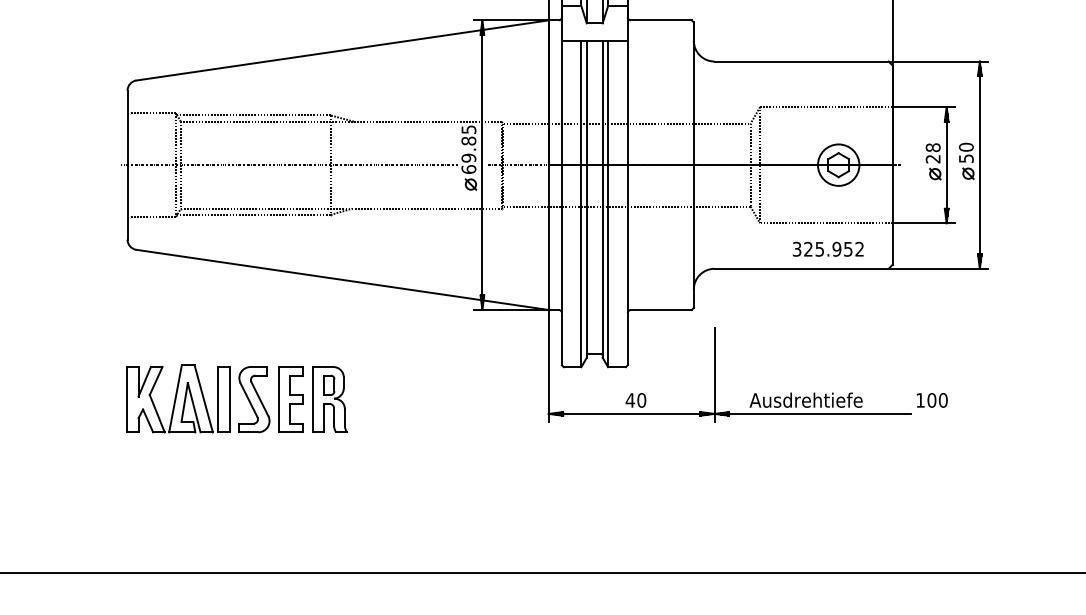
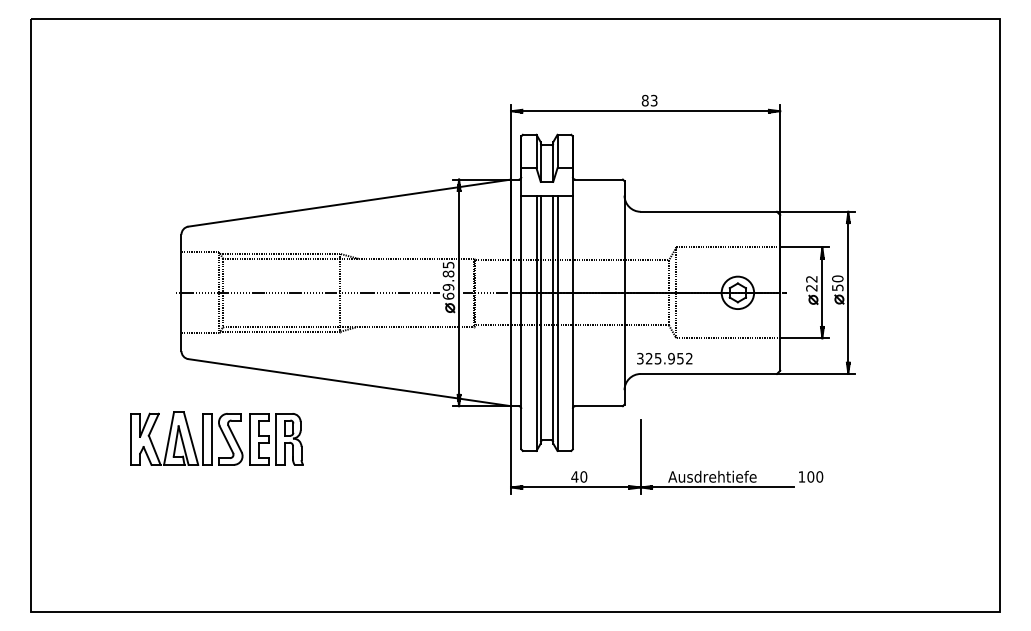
text: (932, 146) -> (811, 278), 28 -> 22
text: (827, 249) -> (664, 358), moved
part: (236, 398) -> (216, 438), moved

